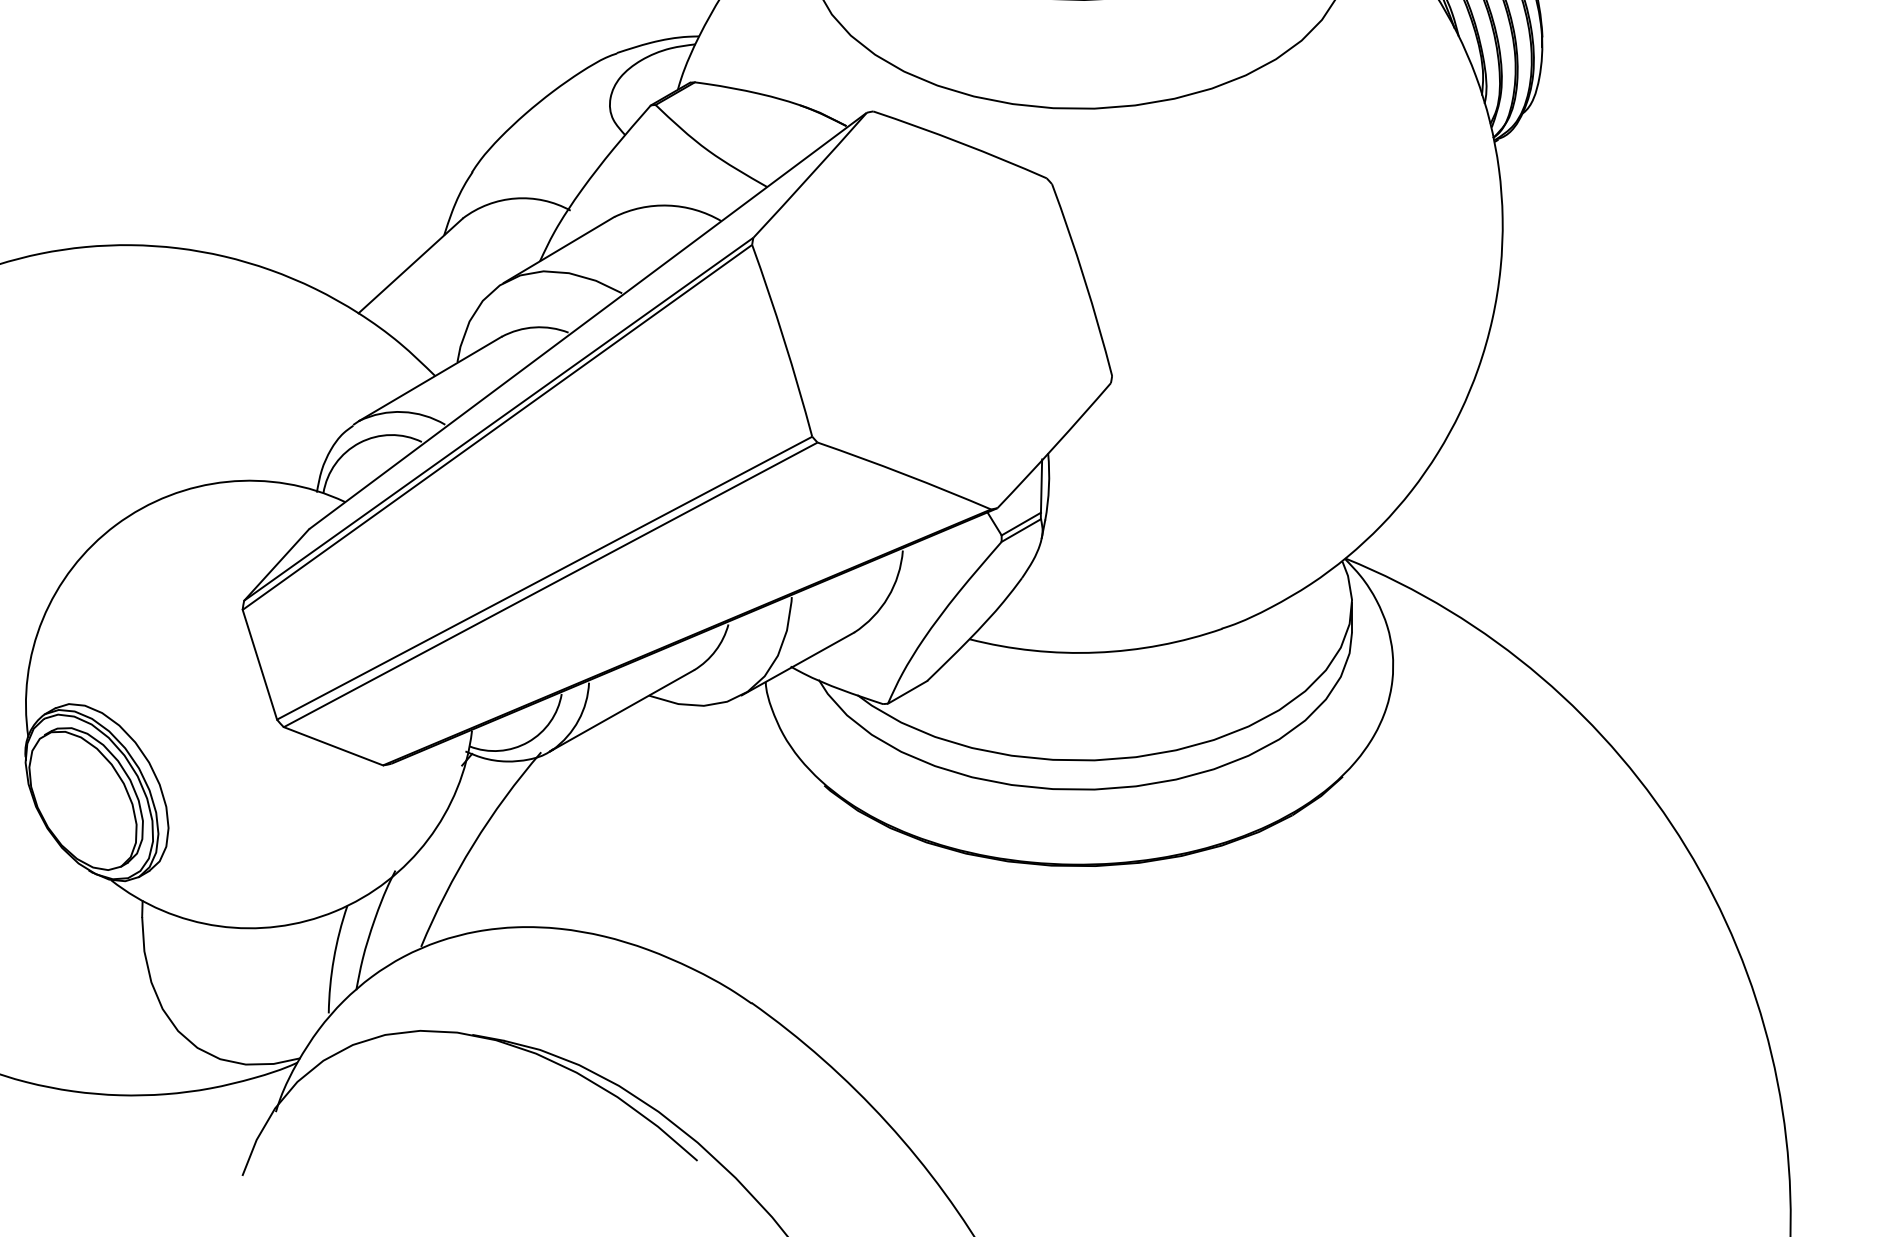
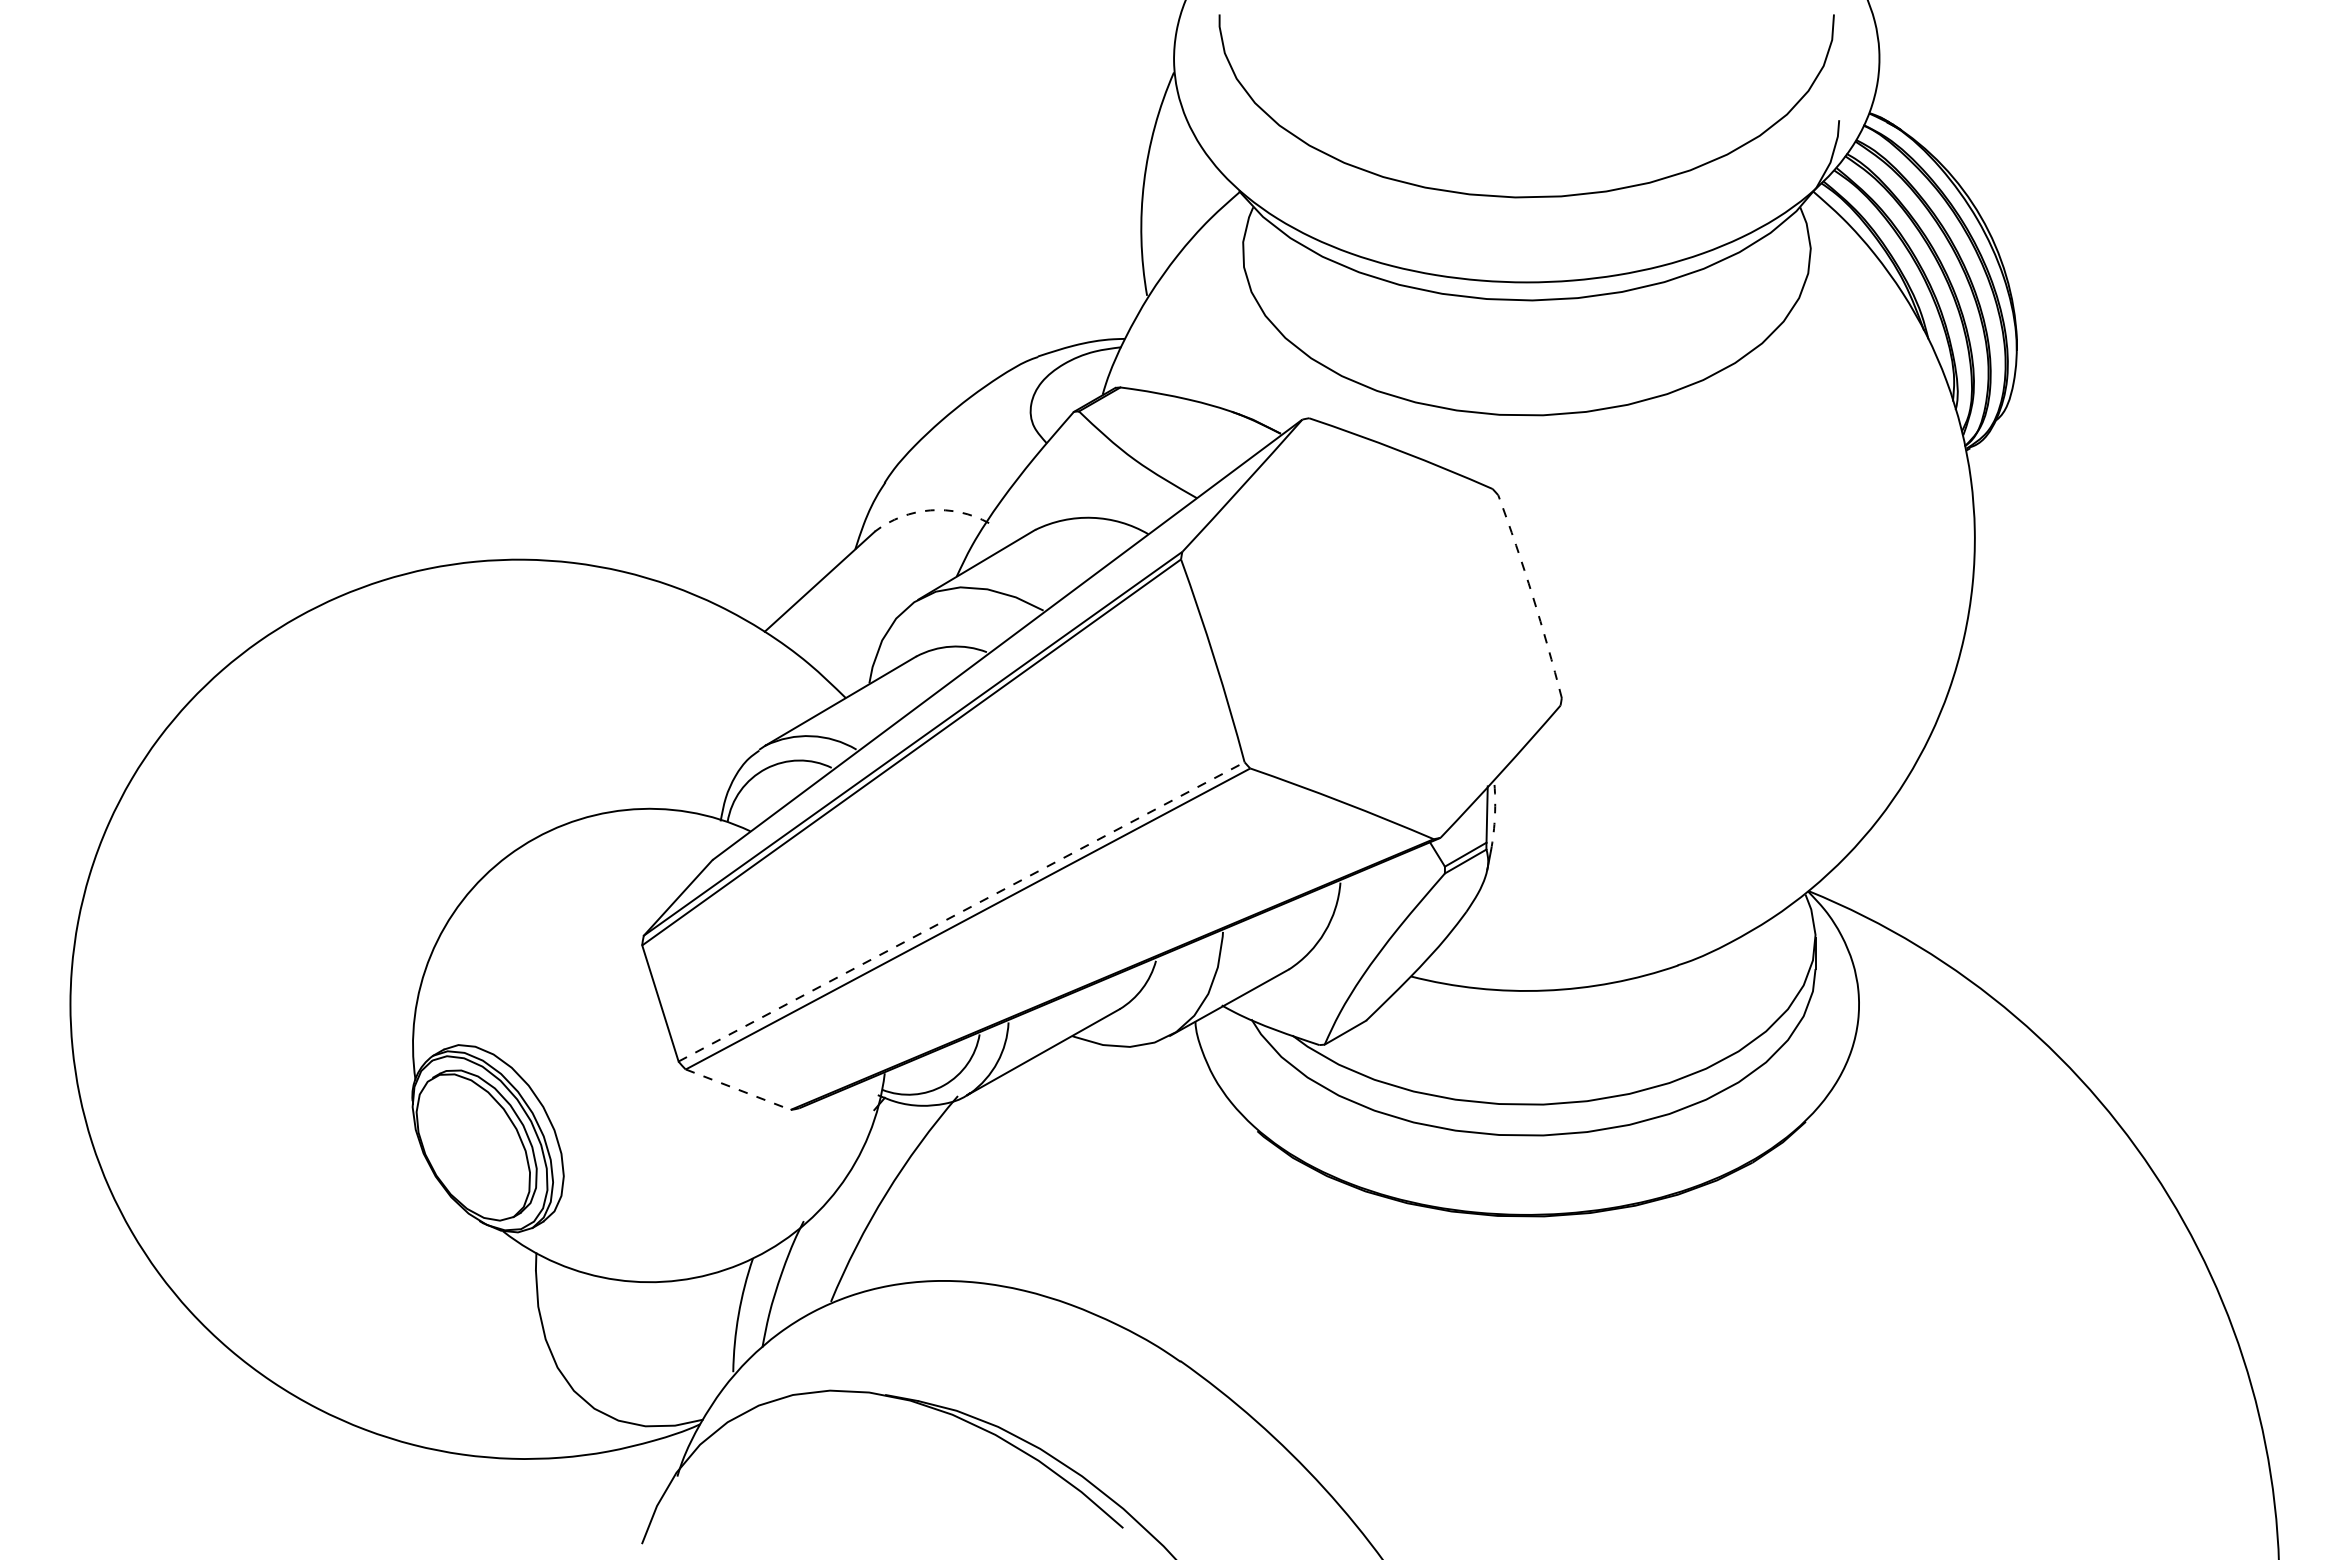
arc: (515, 198) -> (930, 510), solid -> dashed
arc: (1084, 279) -> (1532, 595), solid -> dashed
arc: (1048, 487) -> (1494, 815), solid -> dashed
line: (544, 578) -> (961, 912), solid -> dashed
line: (333, 746) -> (738, 1089), solid -> dashed

